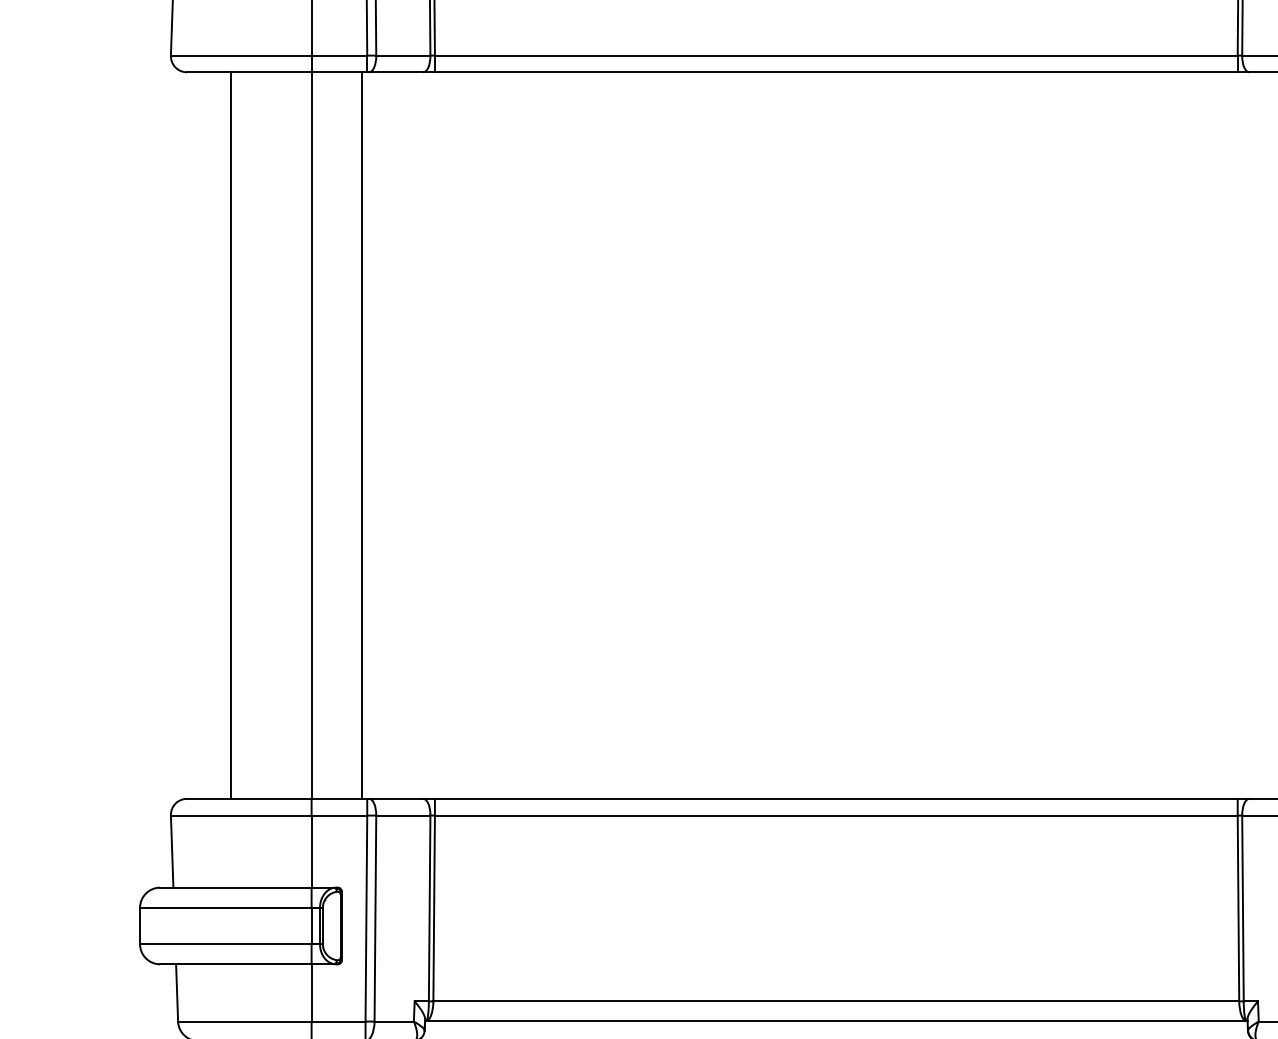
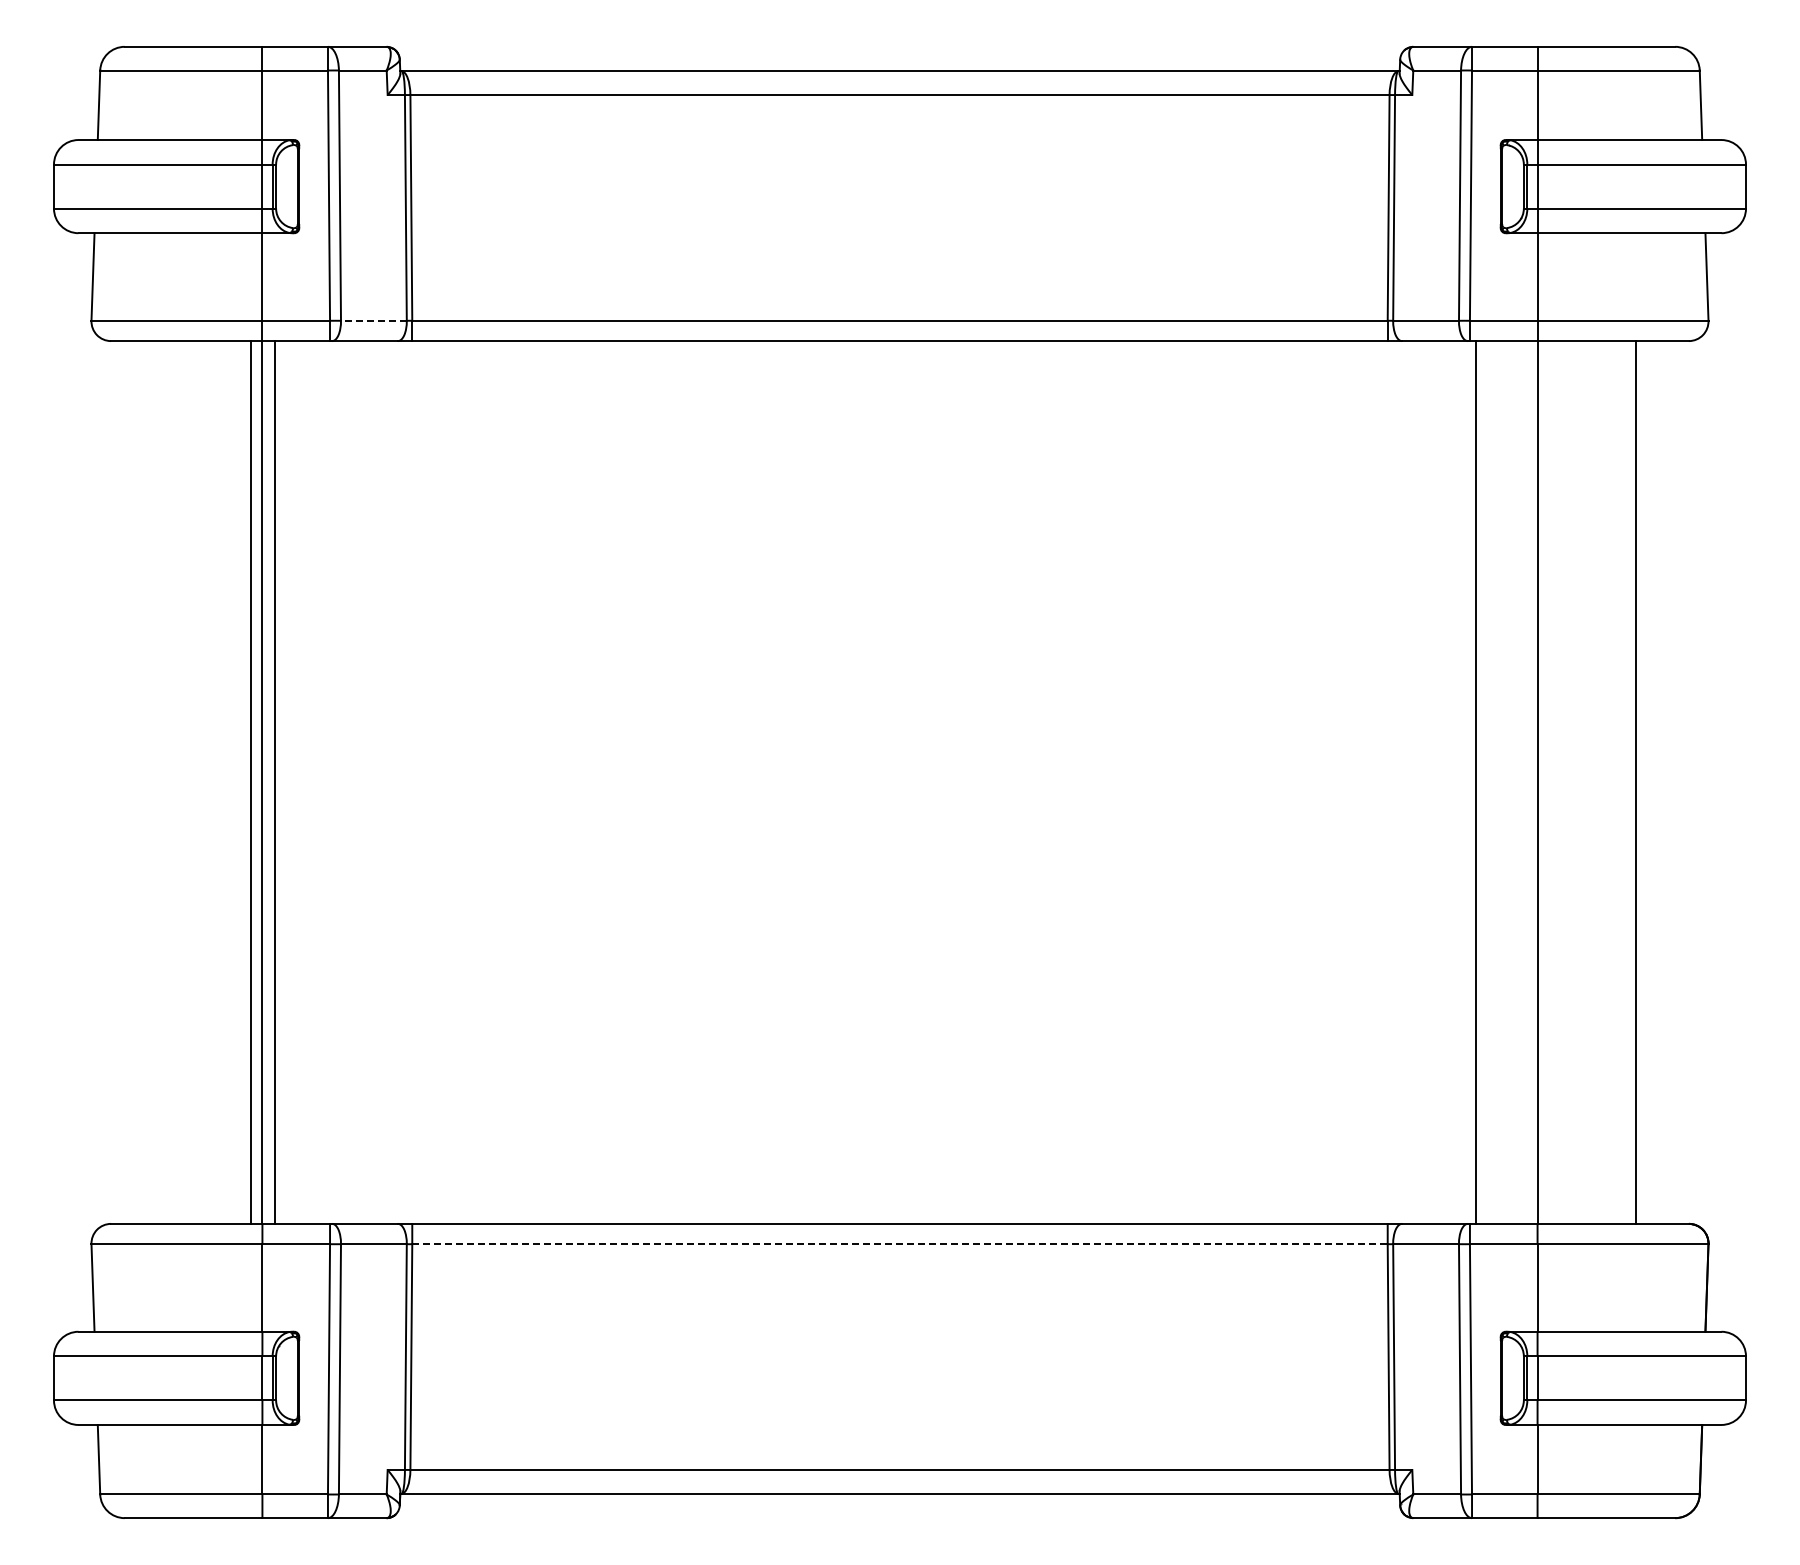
line: (403, 55) -> (373, 320), solid -> dashed
line: (231, 435) -> (251, 782), moved
line: (361, 435) -> (274, 782), moved
line: (835, 815) -> (899, 1244), solid -> dashed

